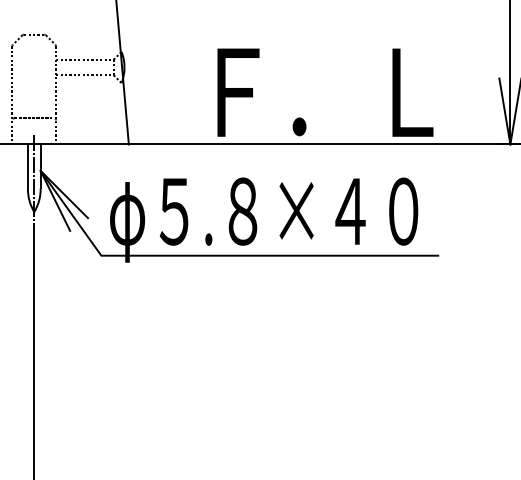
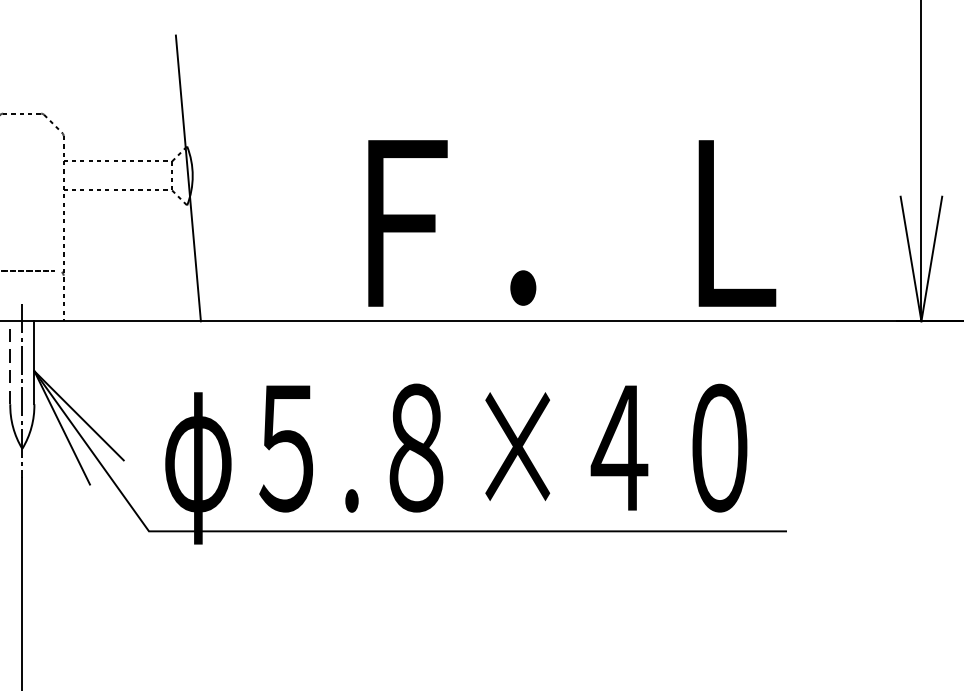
line: (27, 166) -> (9, 362), solid -> dashed

